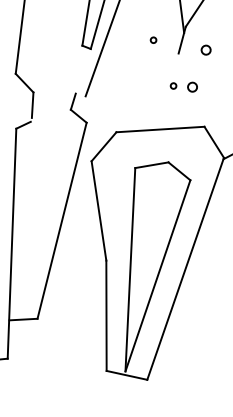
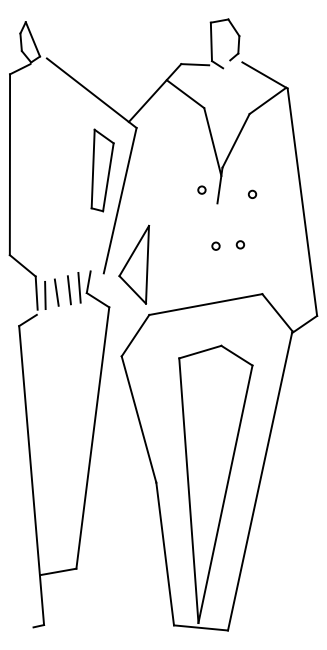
part: (153, 39) -> (201, 189), moved
part: (206, 49) -> (252, 193), size x0.62
part: (191, 86) -> (239, 244), size x0.62
part: (109, 92) -> (134, 264), added
line: (65, 104) -> (79, 287), added
line: (47, 106) -> (56, 292), added
line: (57, 106) -> (68, 290), added
line: (39, 107) -> (45, 295), added

